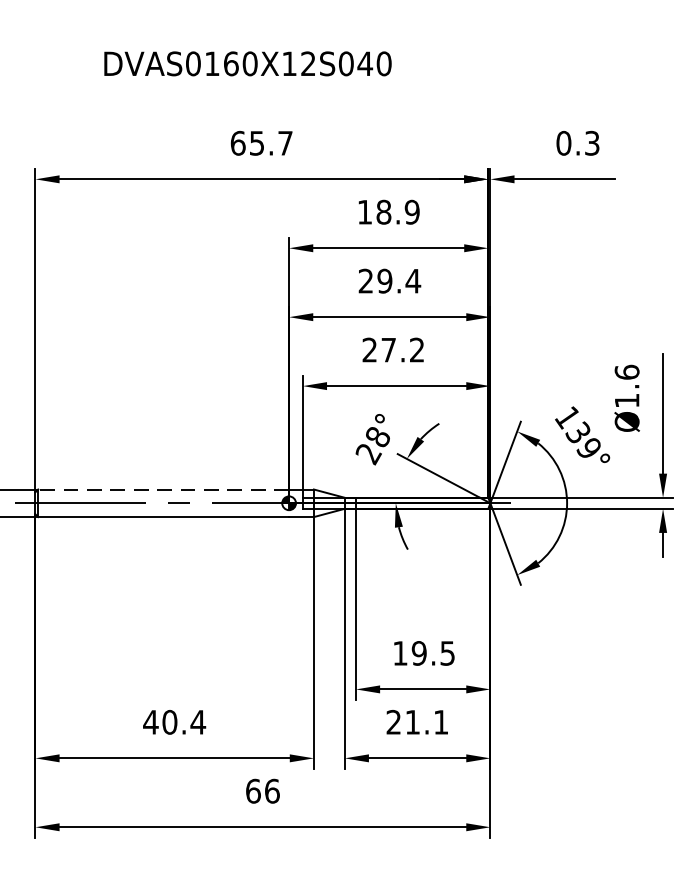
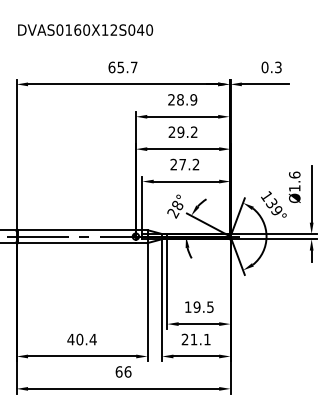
text: (247, 62) -> (85, 29), moved
text: (364, 211) -> (171, 99), 18.9 -> 28.9
text: (411, 279) -> (193, 131), 29.4 -> 29.2
line: (162, 490) -> (76, 230), dashed -> solid

